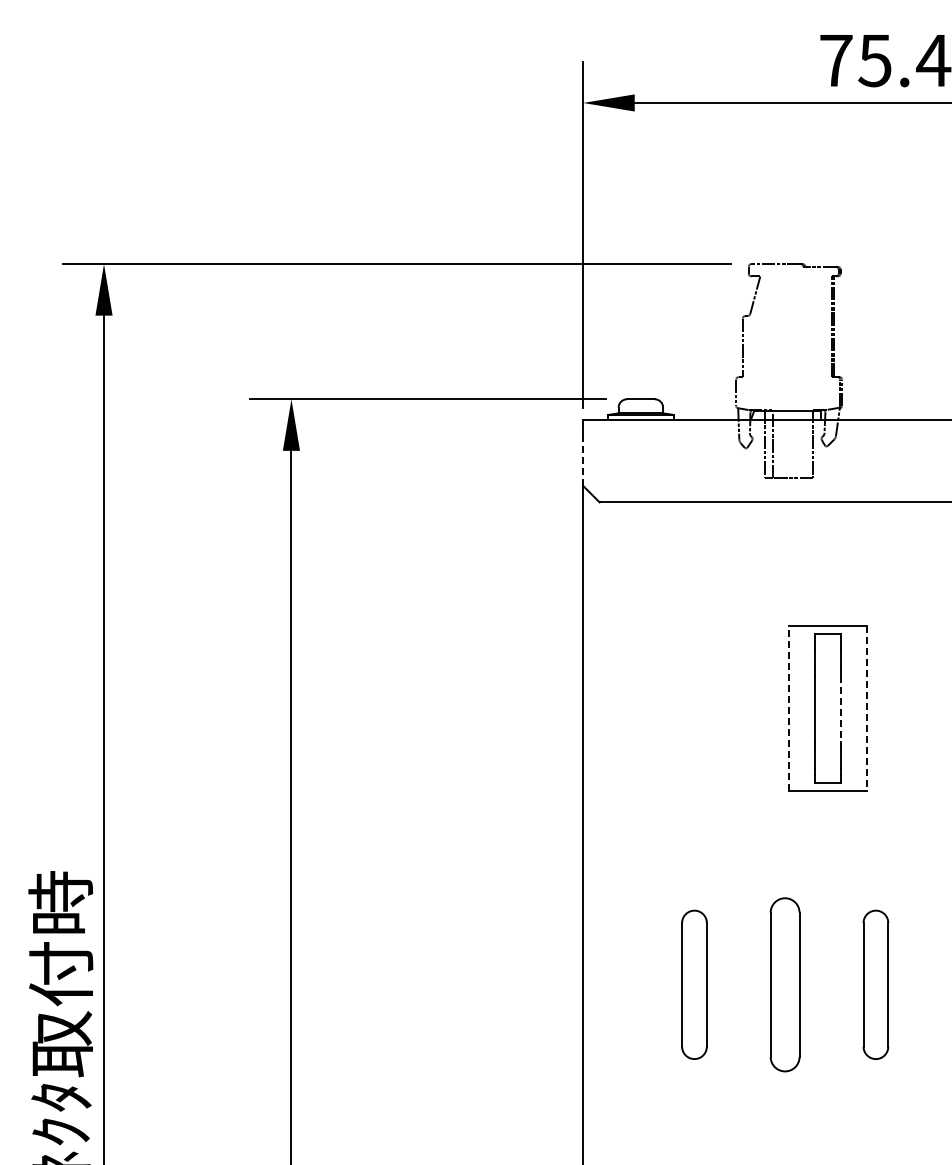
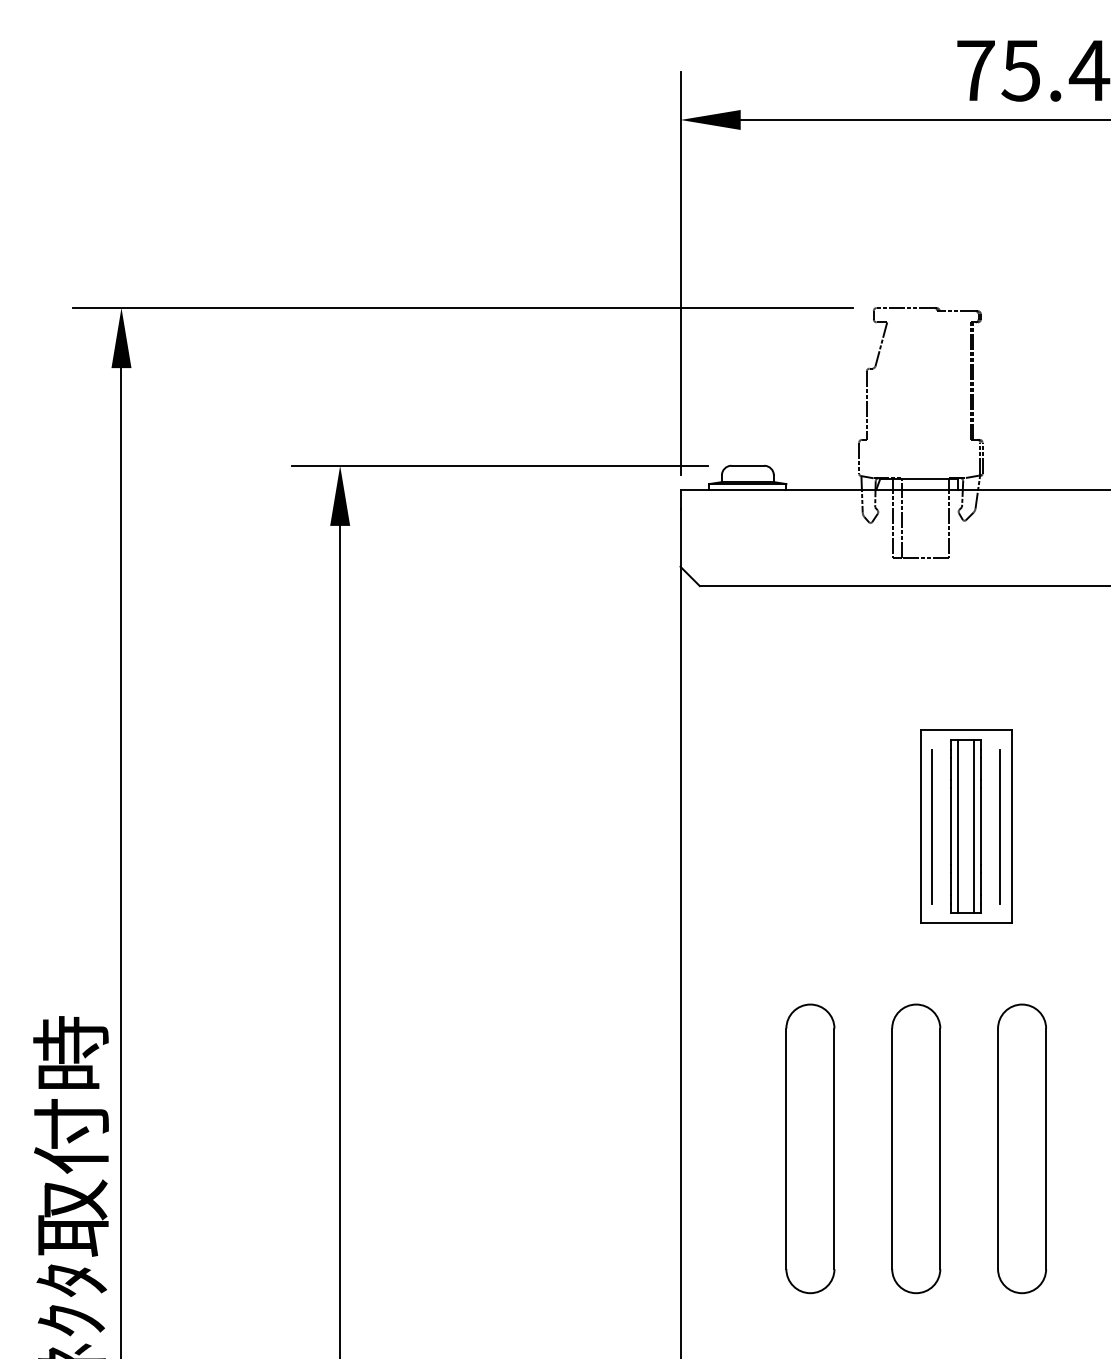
line: (583, 461) -> (680, 538), dashed -> solid
line: (788, 708) -> (920, 826), dashed -> solid
line: (798, 708) -> (931, 826), added
line: (821, 708) -> (958, 826), added
line: (834, 708) -> (973, 826), added
line: (857, 708) -> (1000, 826), added
line: (840, 709) -> (980, 827), dashed -> solid
line: (867, 709) -> (1012, 827), dashed -> solid
part: (694, 984) -> (810, 1148), size x1.67
part: (784, 984) -> (915, 1148), size x1.43
part: (875, 984) -> (1021, 1148), size x1.67

